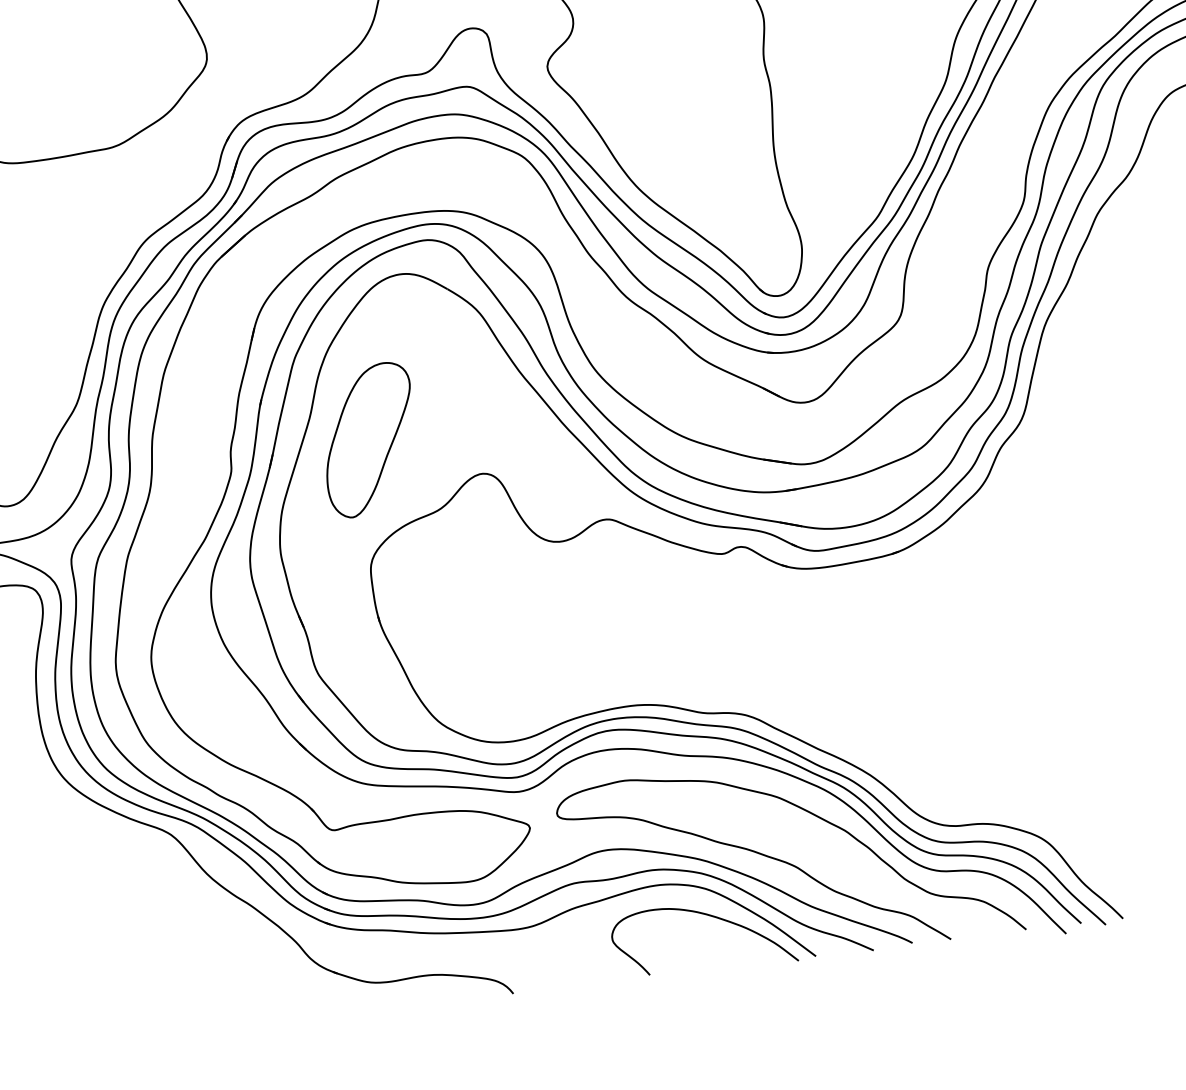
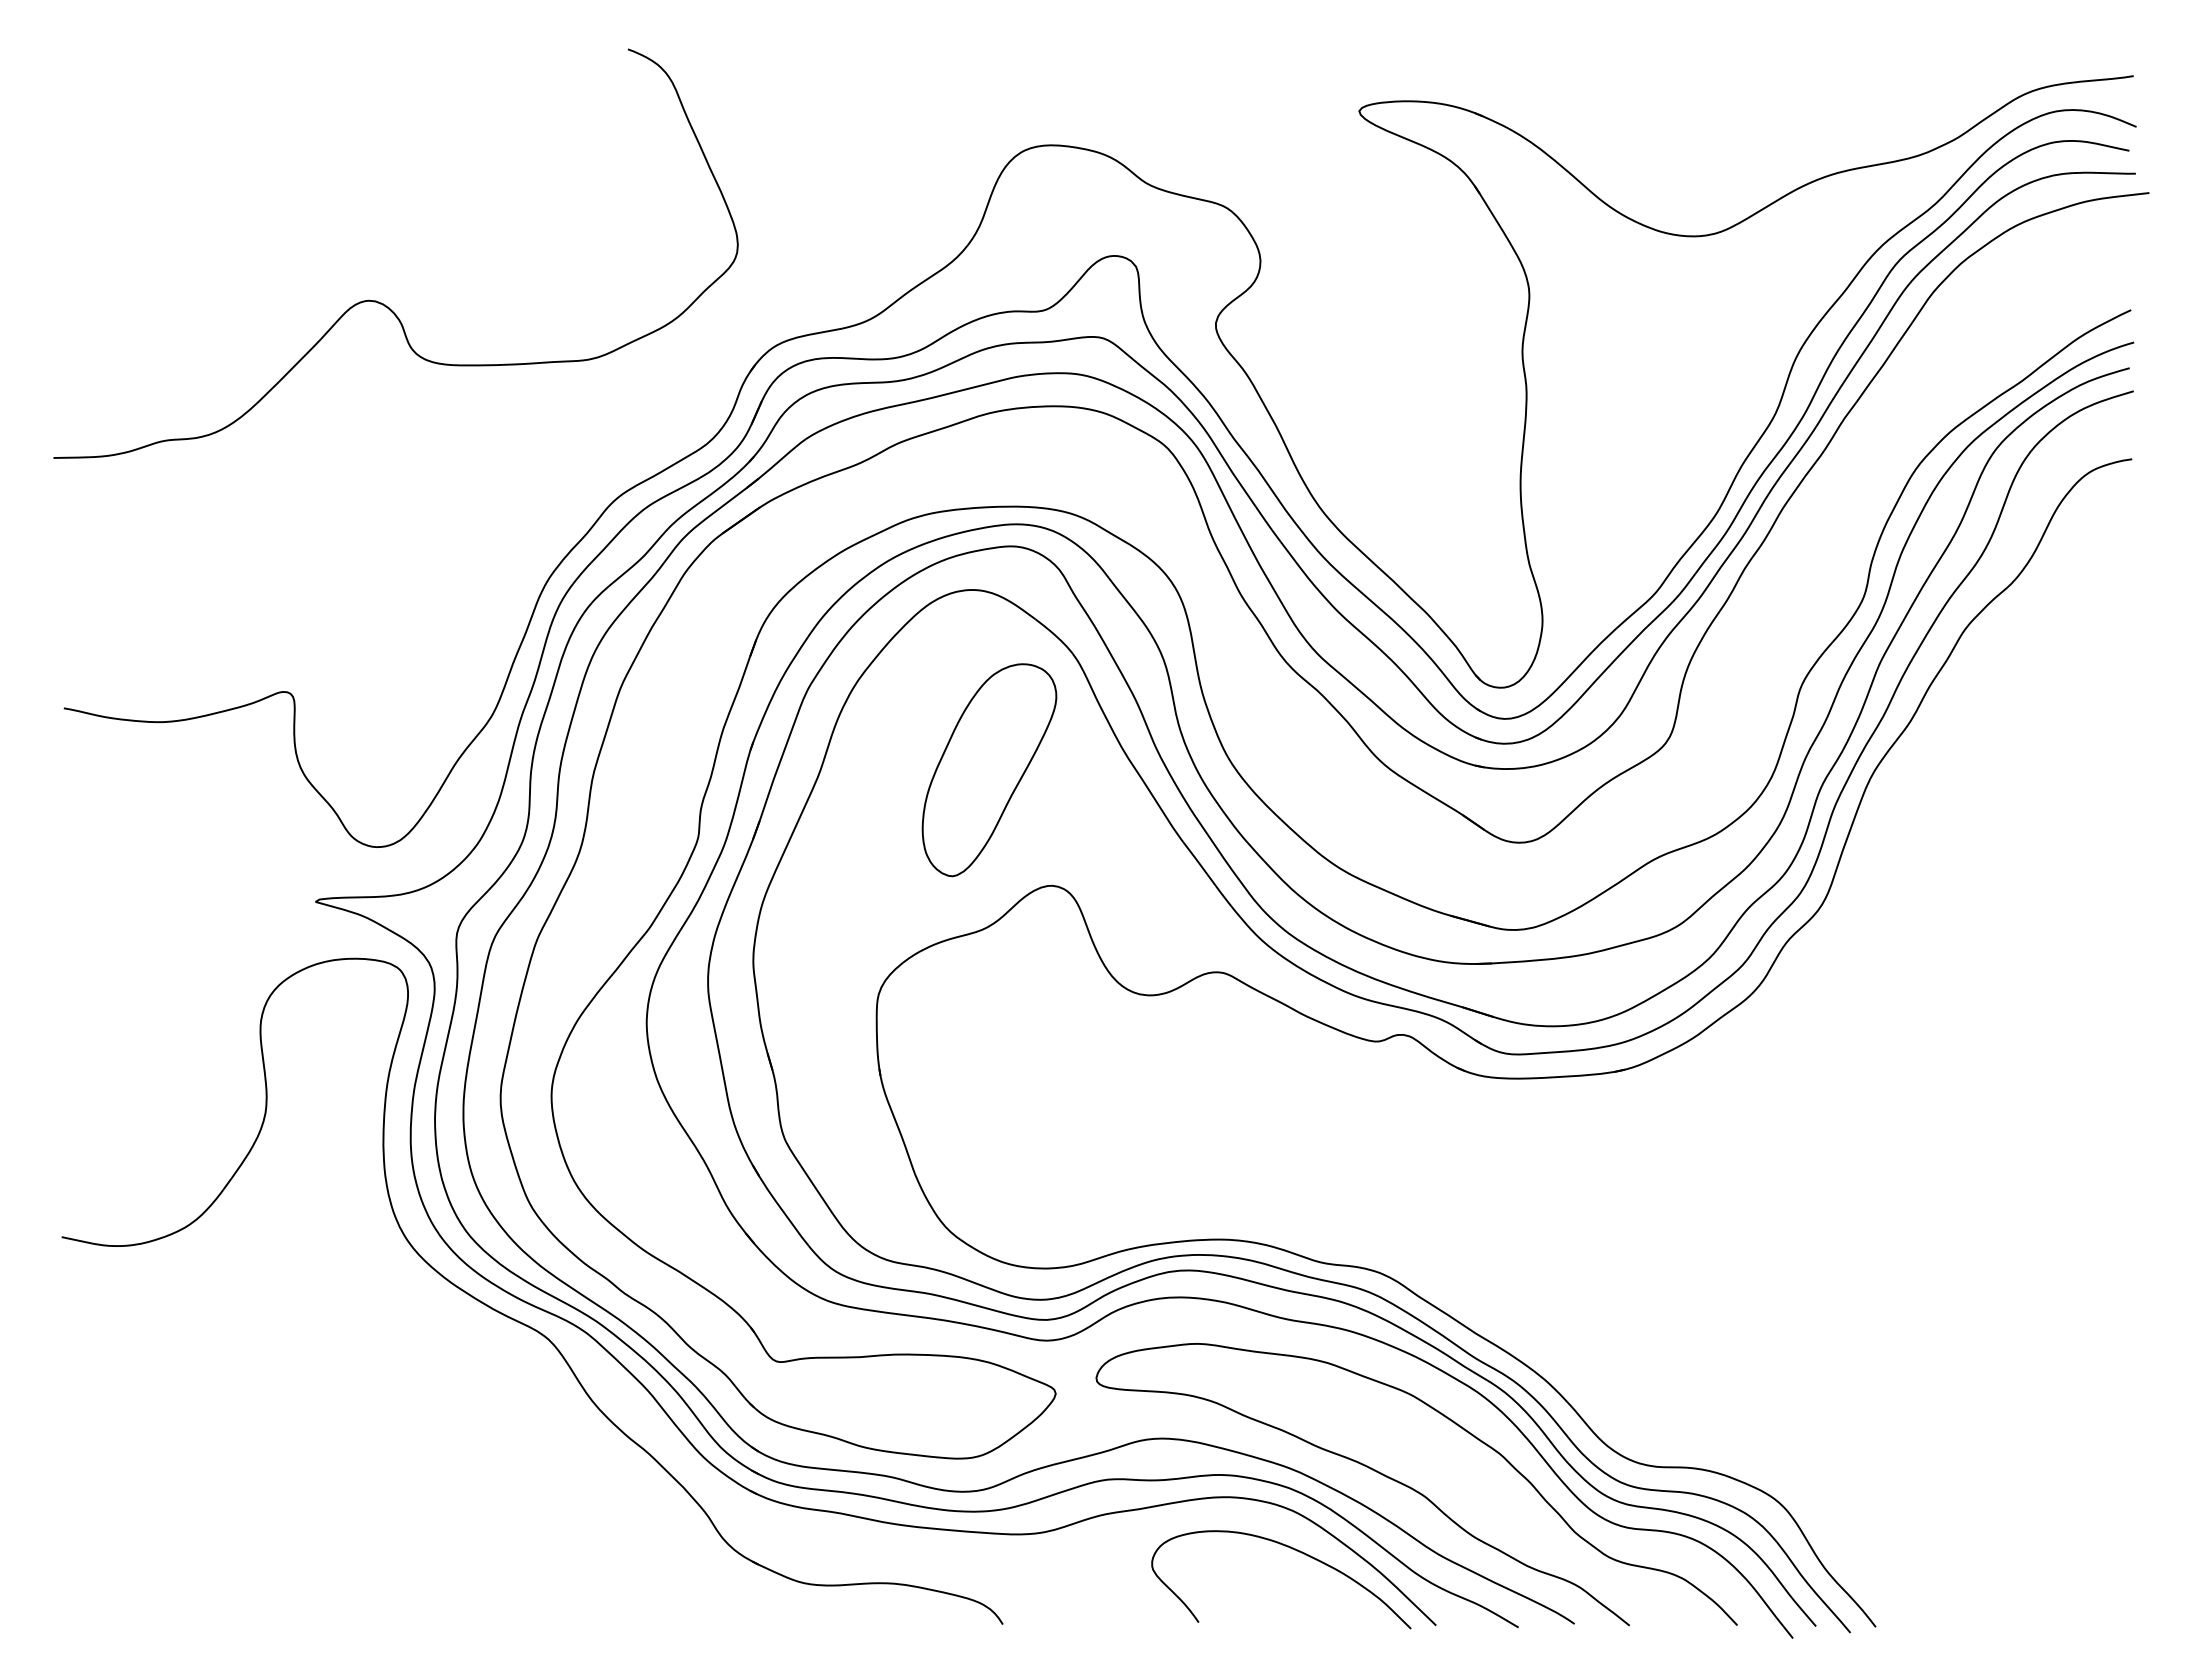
part: (369, 440) -> (989, 770), moved

